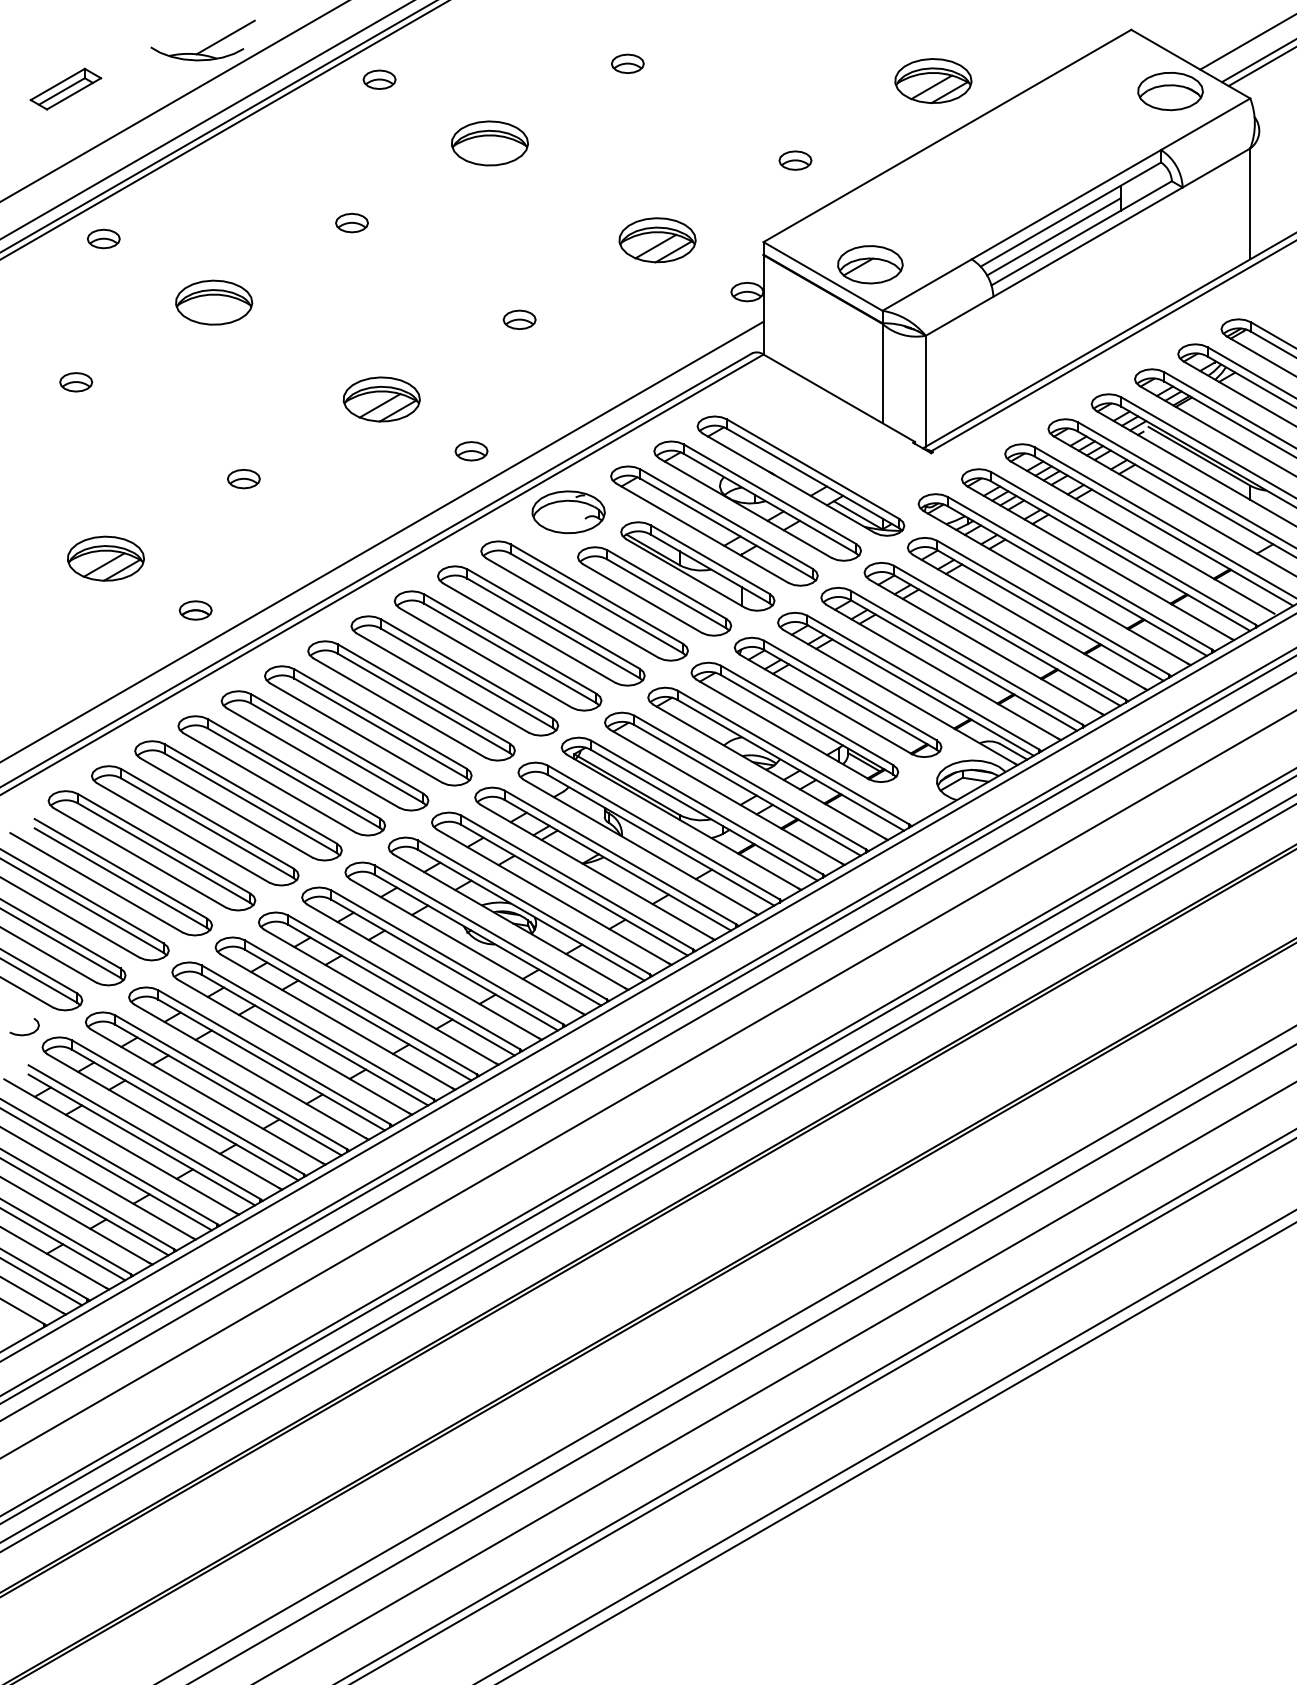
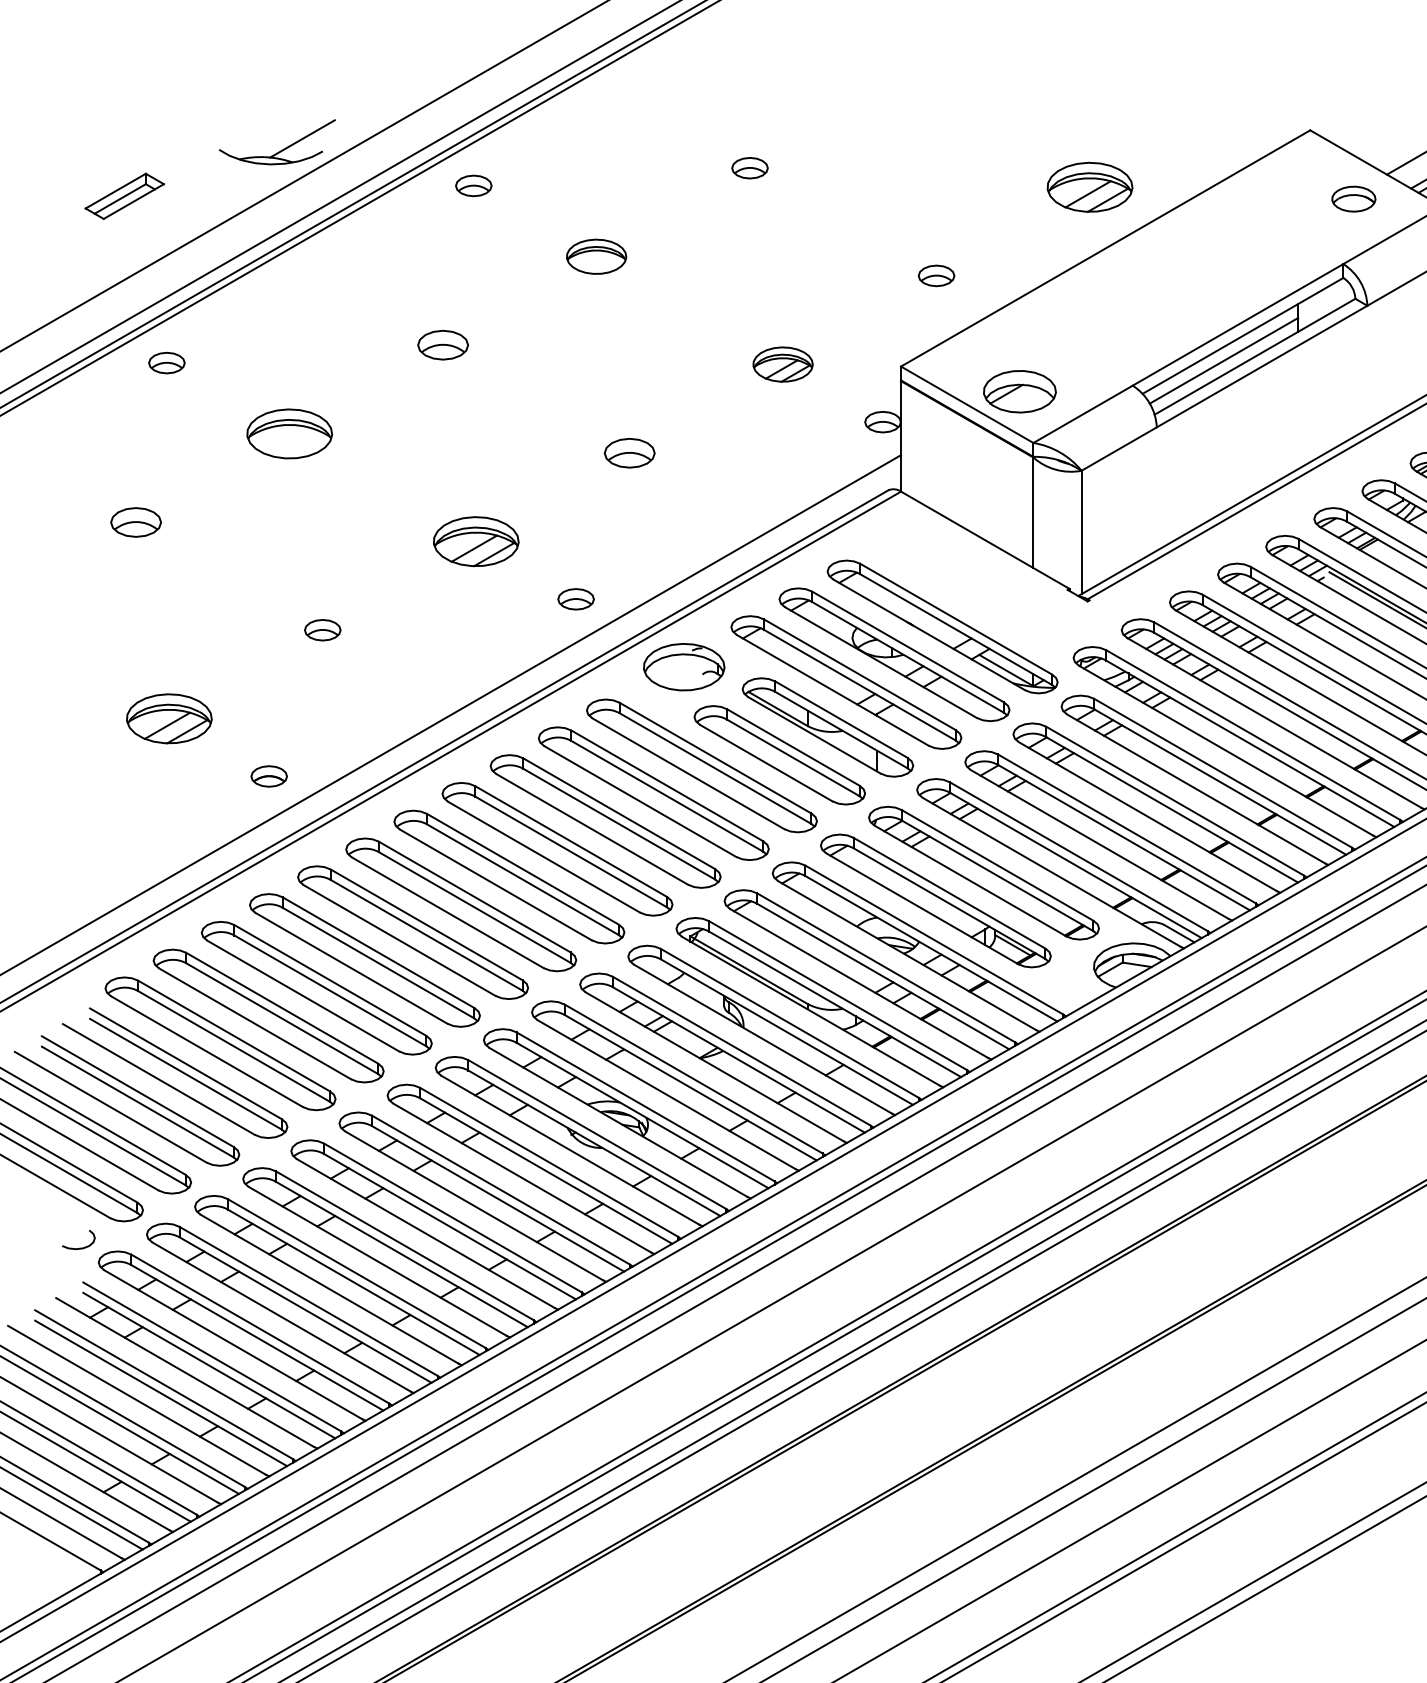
part: (1170, 91) -> (1353, 198), size x0.6
part: (489, 143) -> (596, 256), size x0.7
part: (351, 223) -> (442, 345), size x1.4
part: (657, 240) -> (783, 364), size x0.7
part: (519, 319) -> (629, 452), size x1.4
part: (76, 382) -> (136, 522), size x1.4

